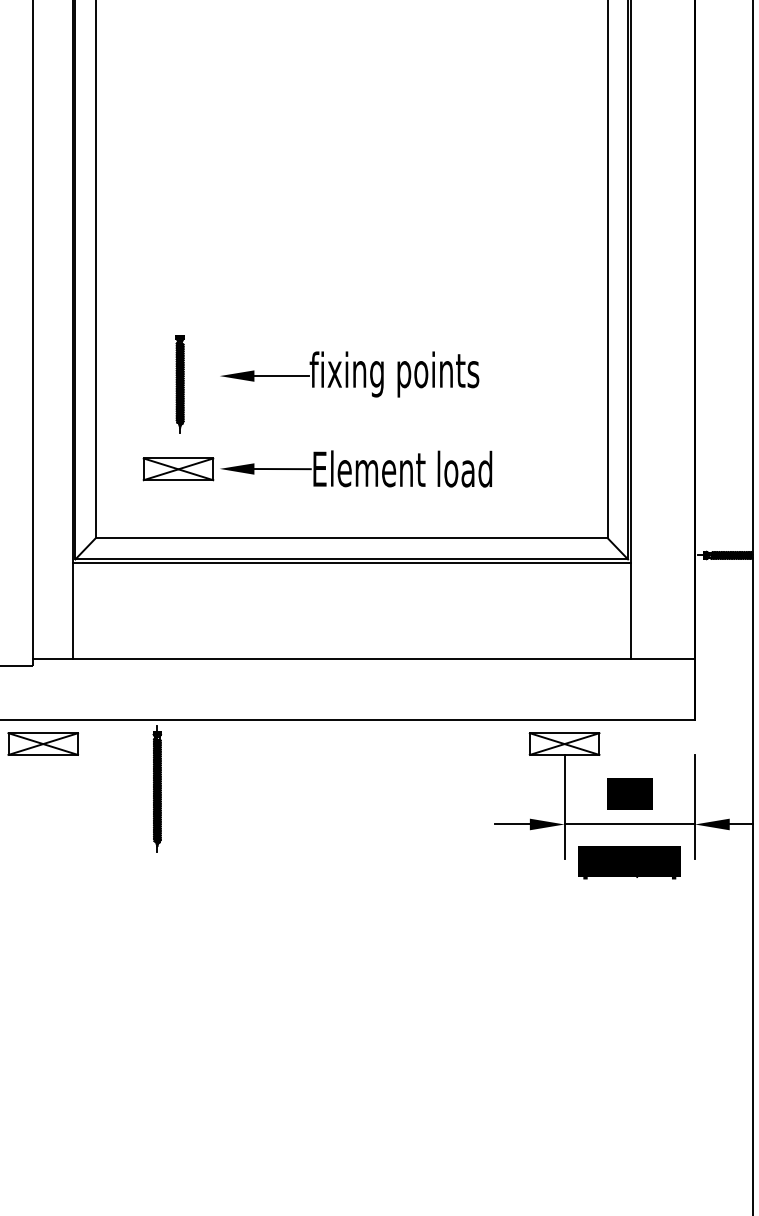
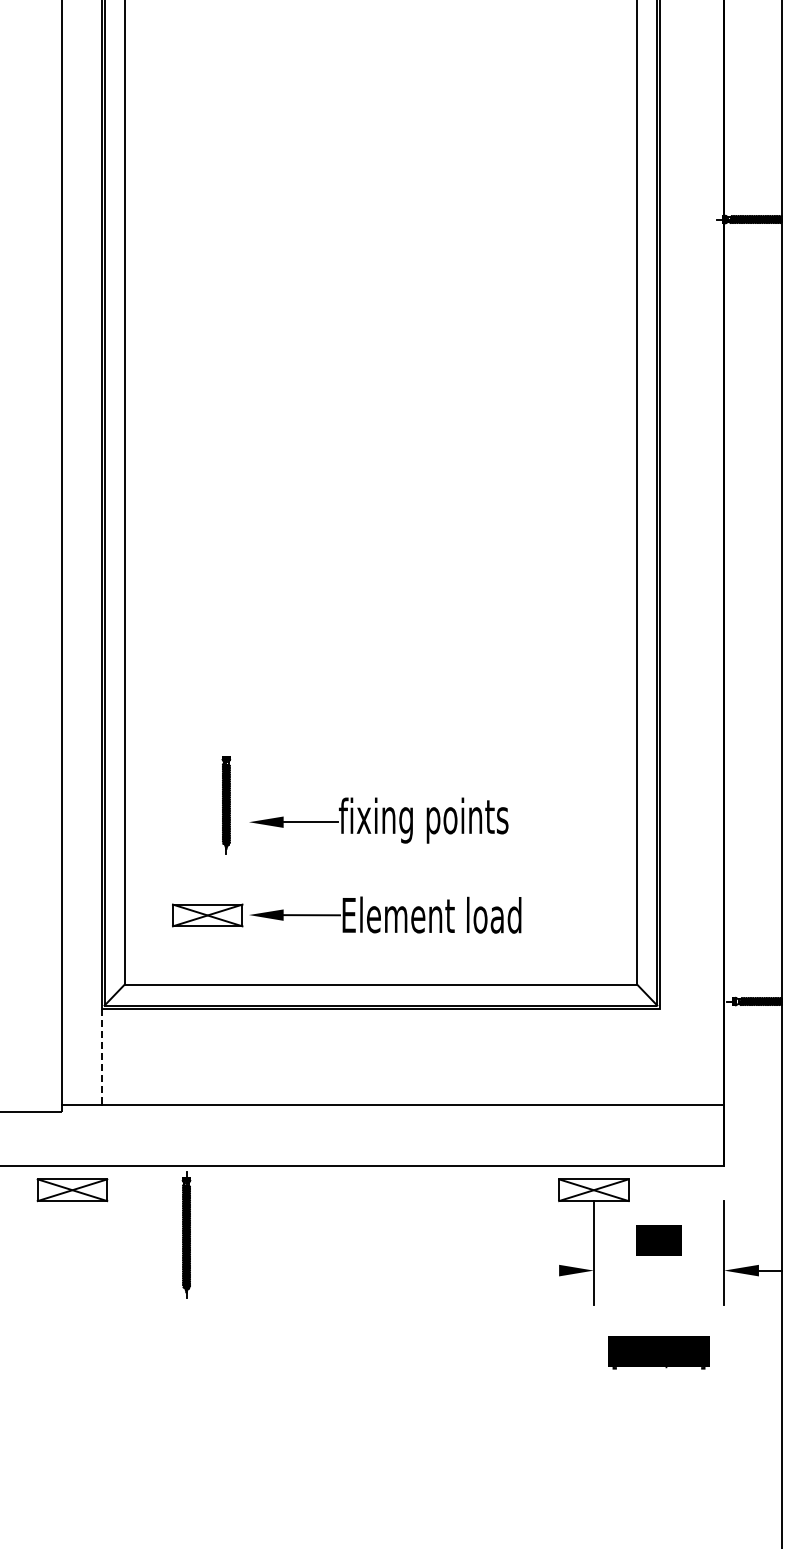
part: (180, 384) -> (226, 805), moved
line: (630, 610) -> (659, 1056), removed
line: (73, 611) -> (102, 1057), solid -> dashed
line: (512, 824) -> (541, 1270), removed
line: (629, 824) -> (658, 1270), removed
text: (629, 862) -> (658, 1352), moved

